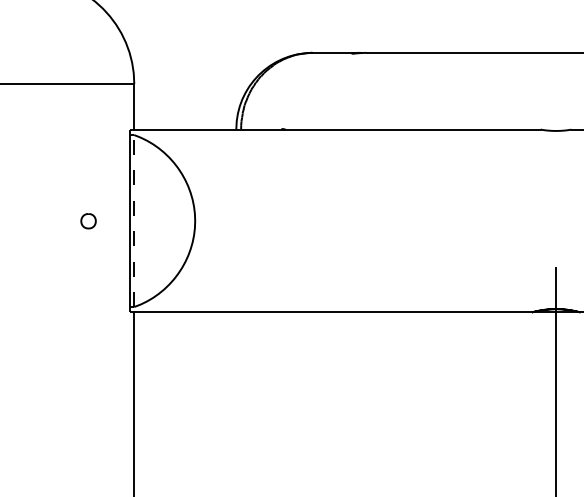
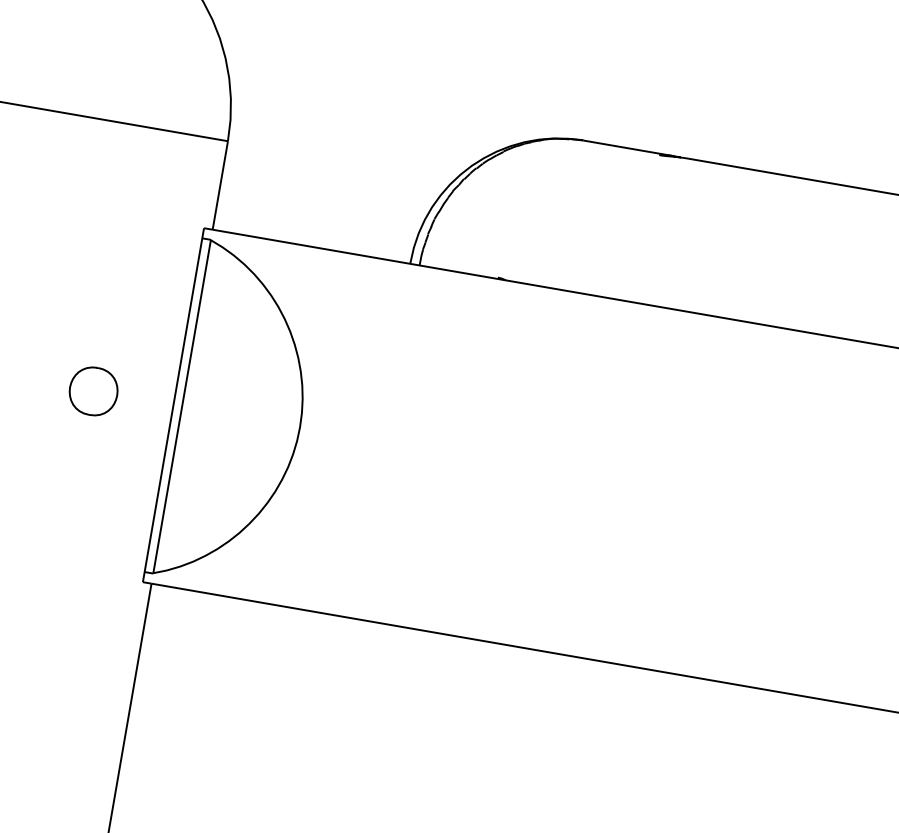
line: (134, 220) -> (182, 405), dashed -> solid
part: (88, 221) -> (93, 392), size x1.67

